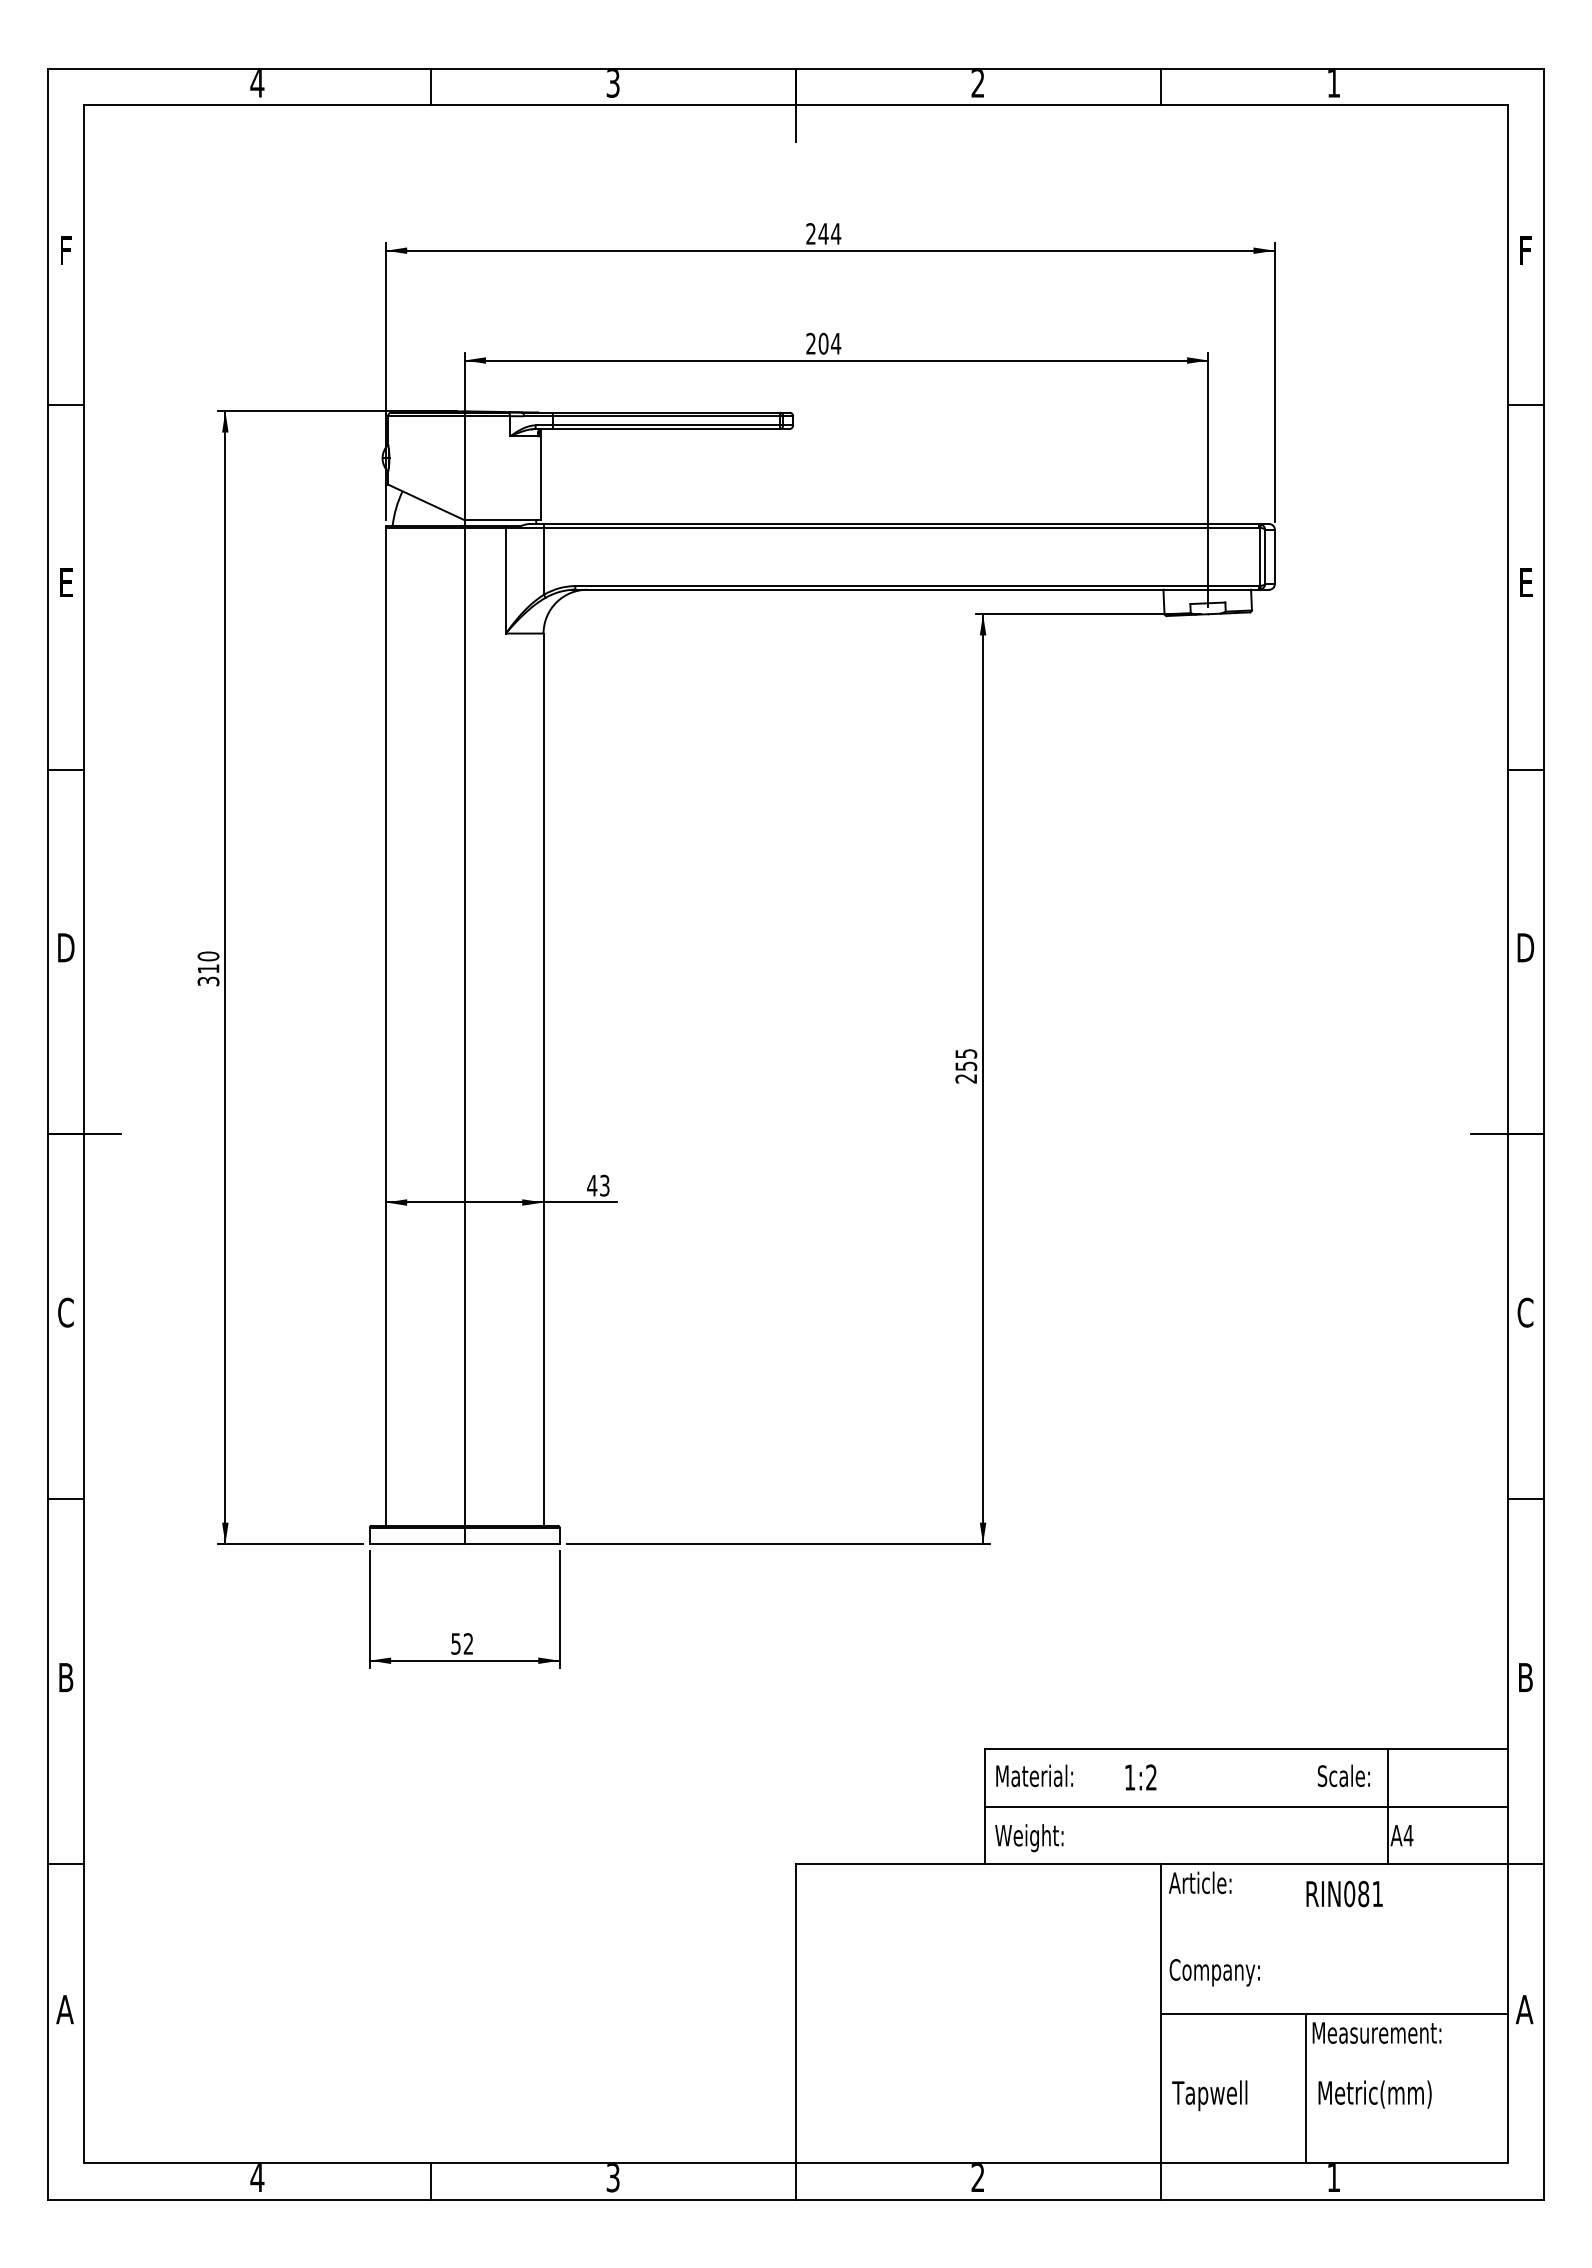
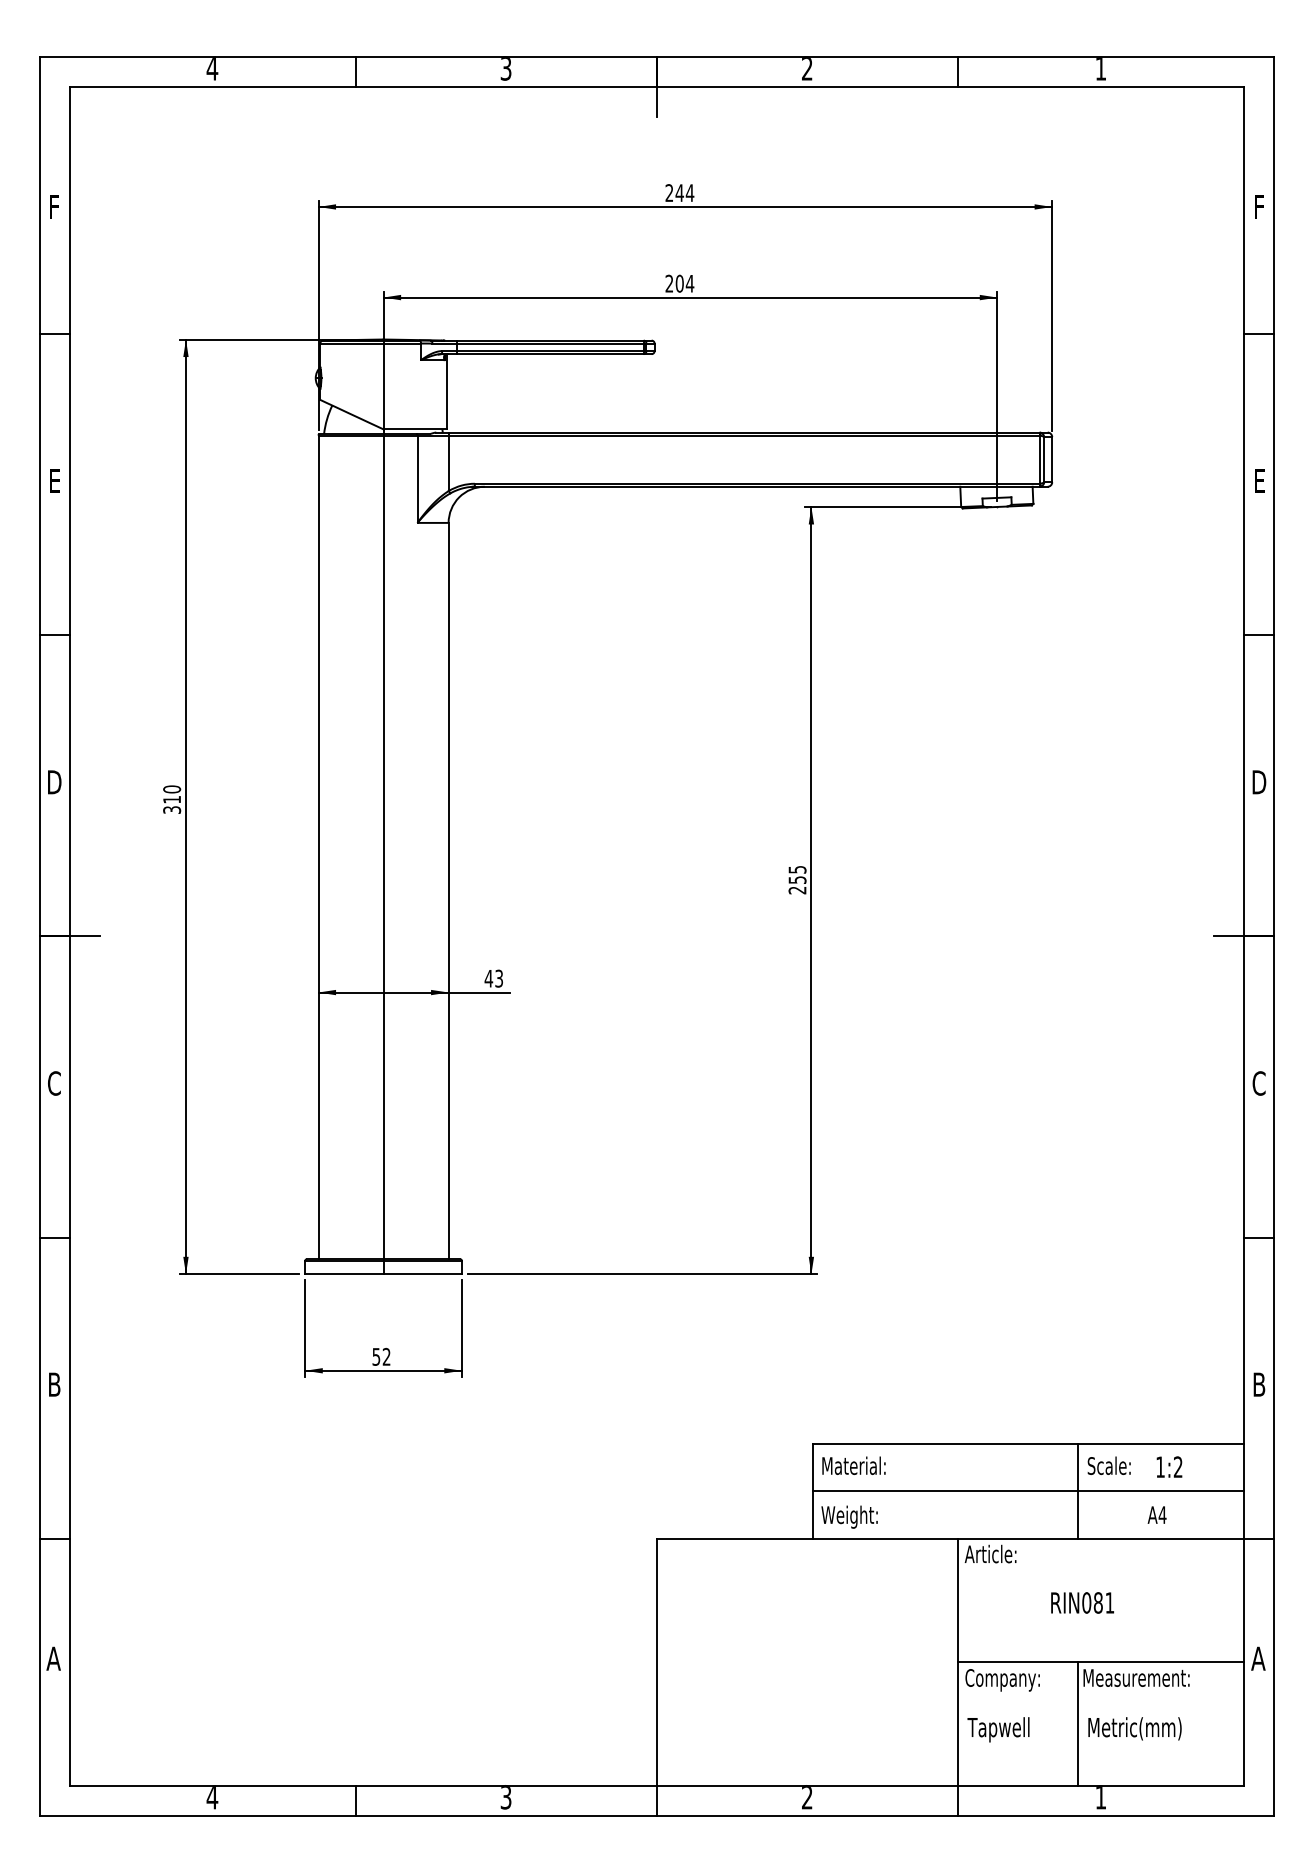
text: (1140, 1777) -> (1169, 1467), moved
line: (1388, 1806) -> (1078, 1491), moved
text: (1344, 1893) -> (1082, 1602), moved
text: (1214, 1972) -> (1002, 1680), moved

